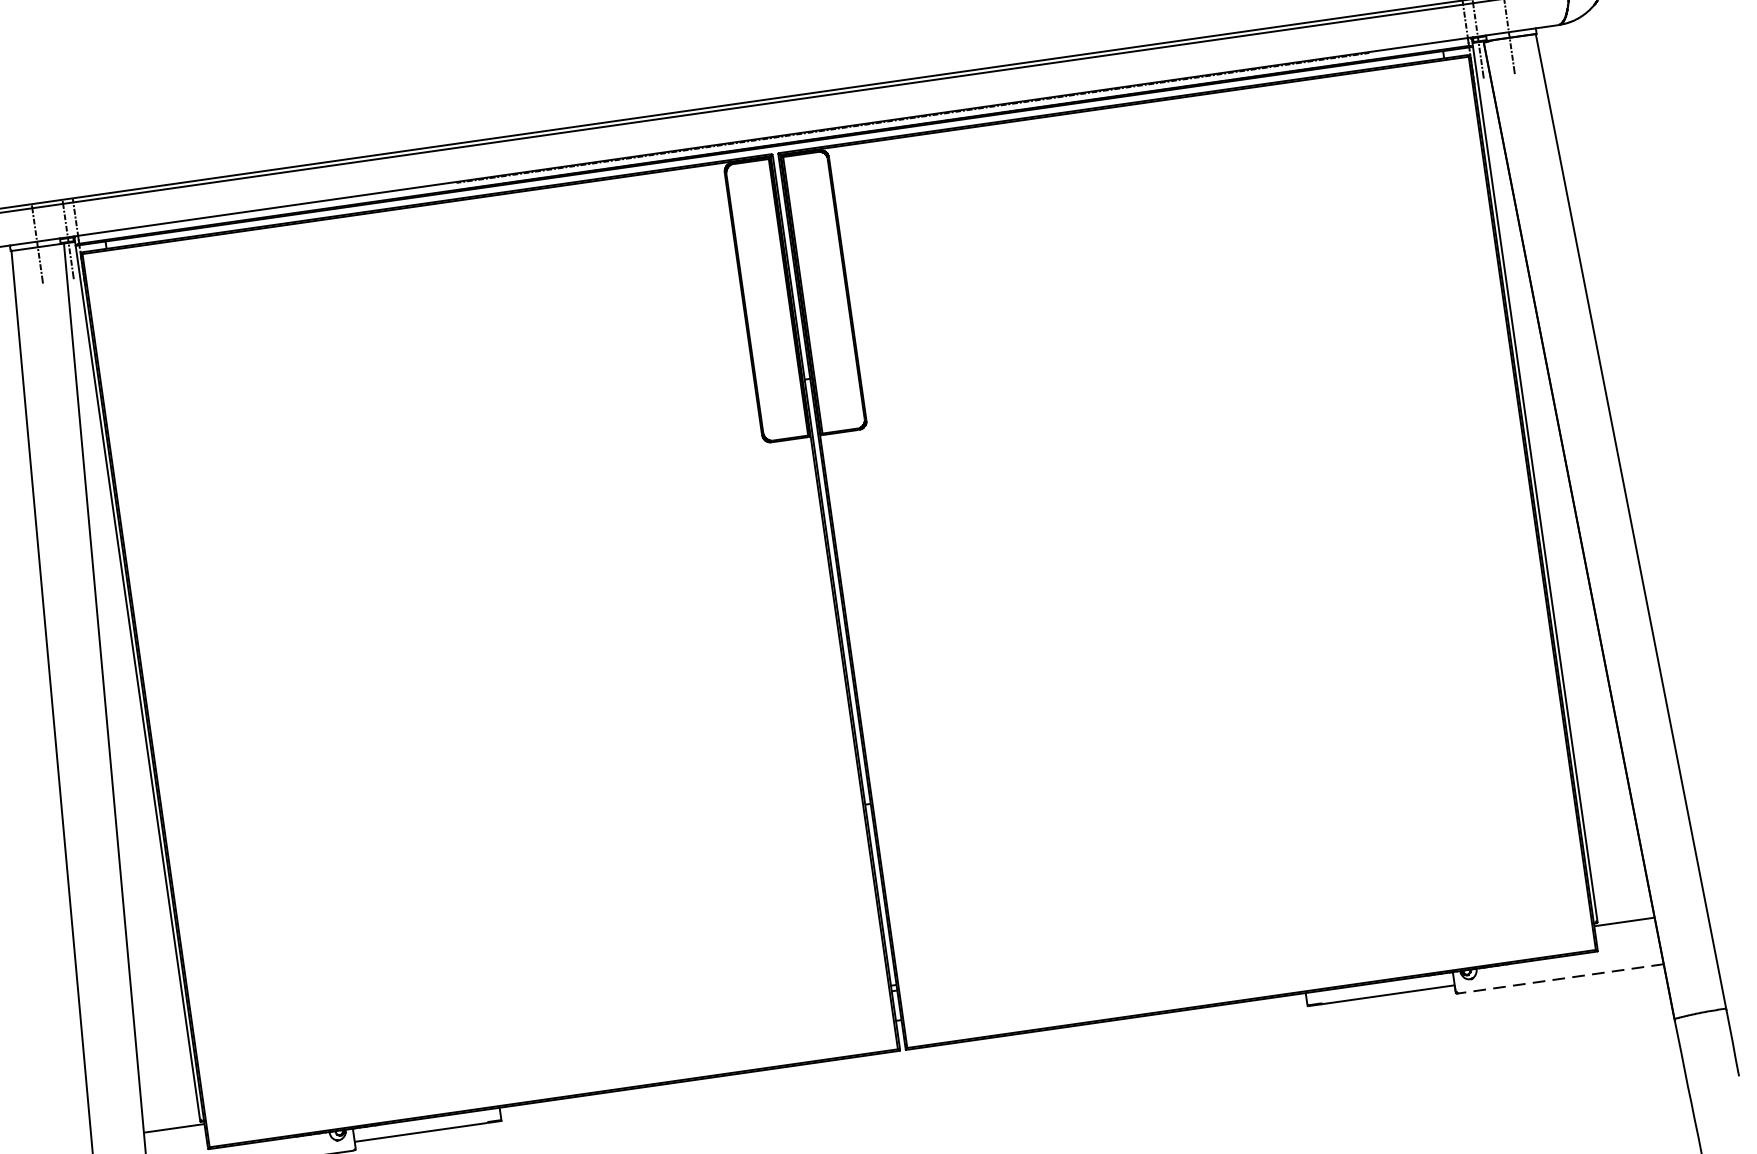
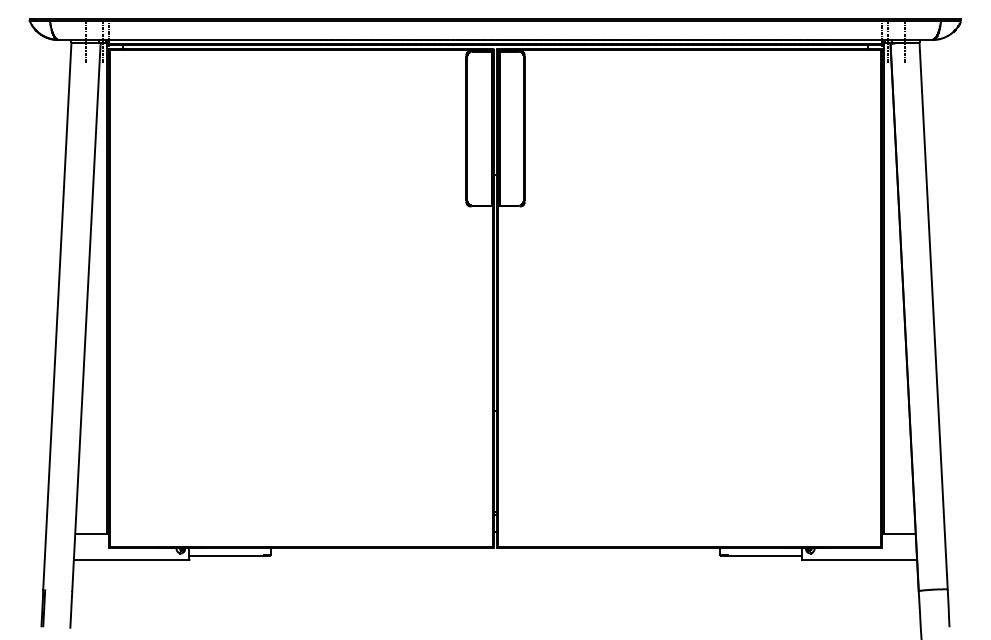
line: (1560, 979) -> (859, 560), dashed -> solid

